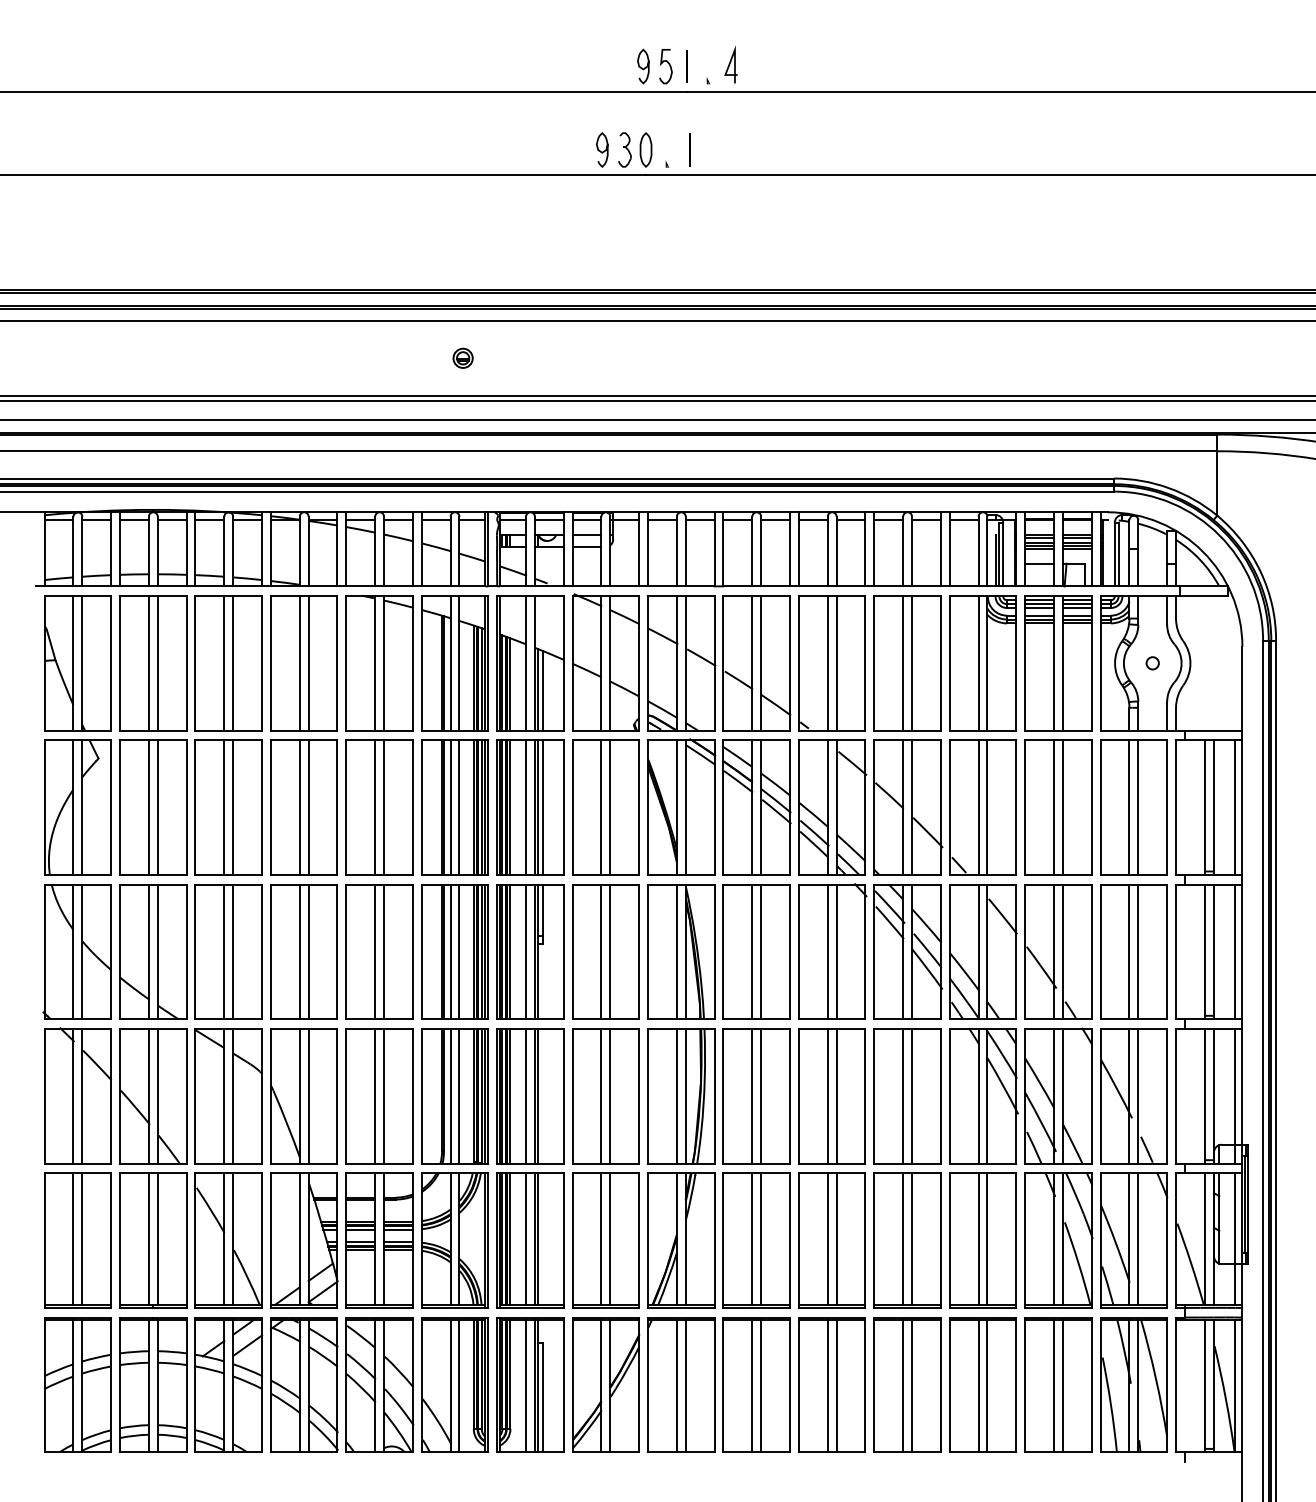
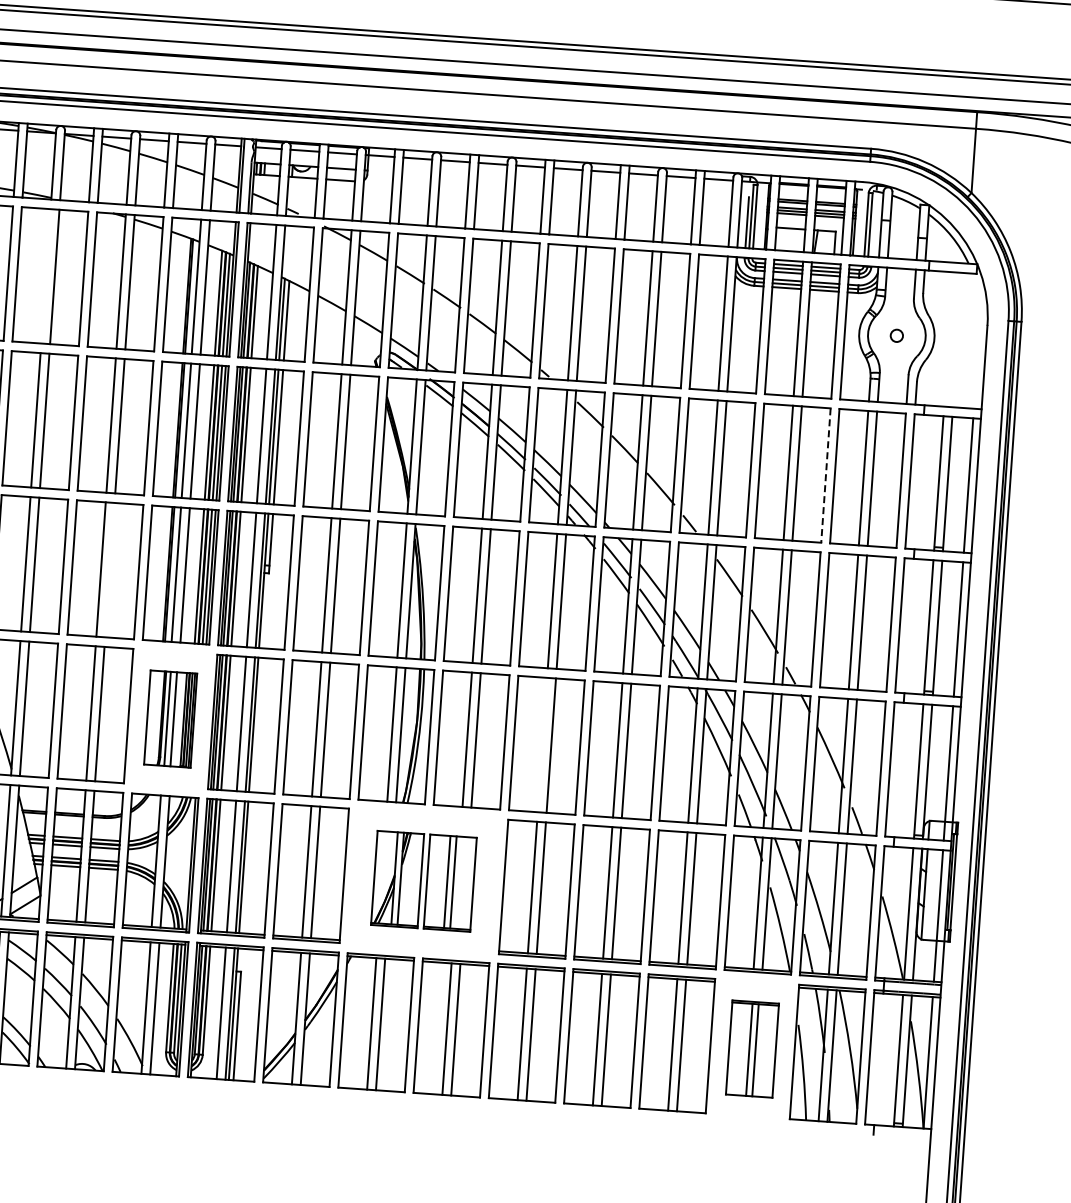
line: (299, 662) -> (45, 275), removed
line: (1091, 808) -> (825, 476), solid -> dashed
line: (384, 951) -> (110, 569), removed
line: (827, 1095) -> (542, 744), removed
part: (454, 1096) -> (170, 719), size x0.7
part: (718, 1240) -> (423, 881), size x0.7
part: (1058, 1384) -> (752, 1048), size x0.7

